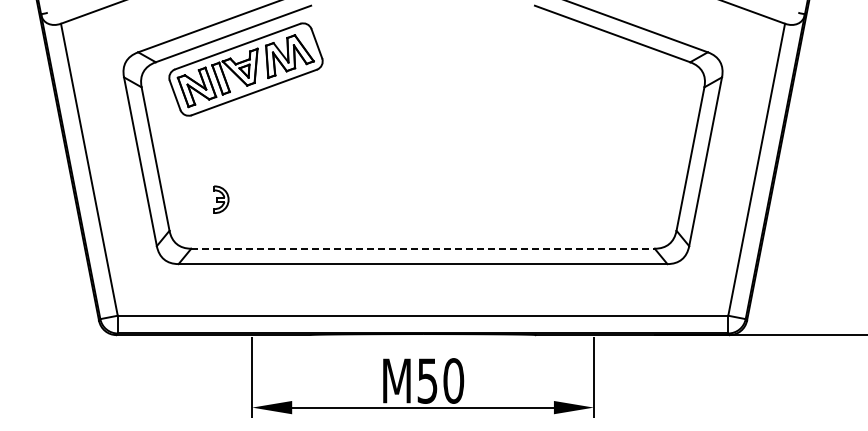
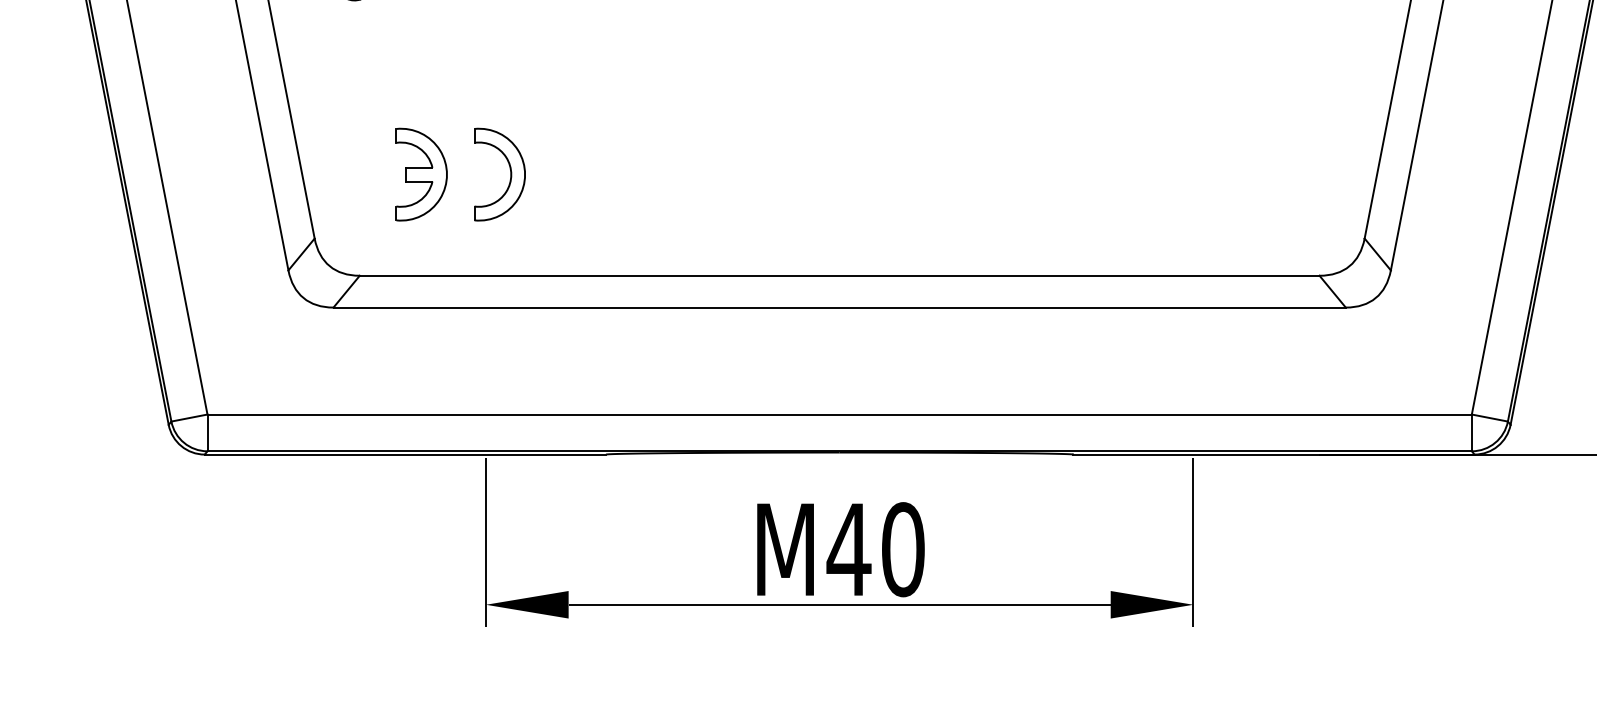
part: (221, 199) -> (422, 173), size x1.67
part: (258, 199) -> (498, 173), added
line: (423, 248) -> (840, 275), dashed -> solid
text: (427, 380) -> (848, 548), M50 -> M40

